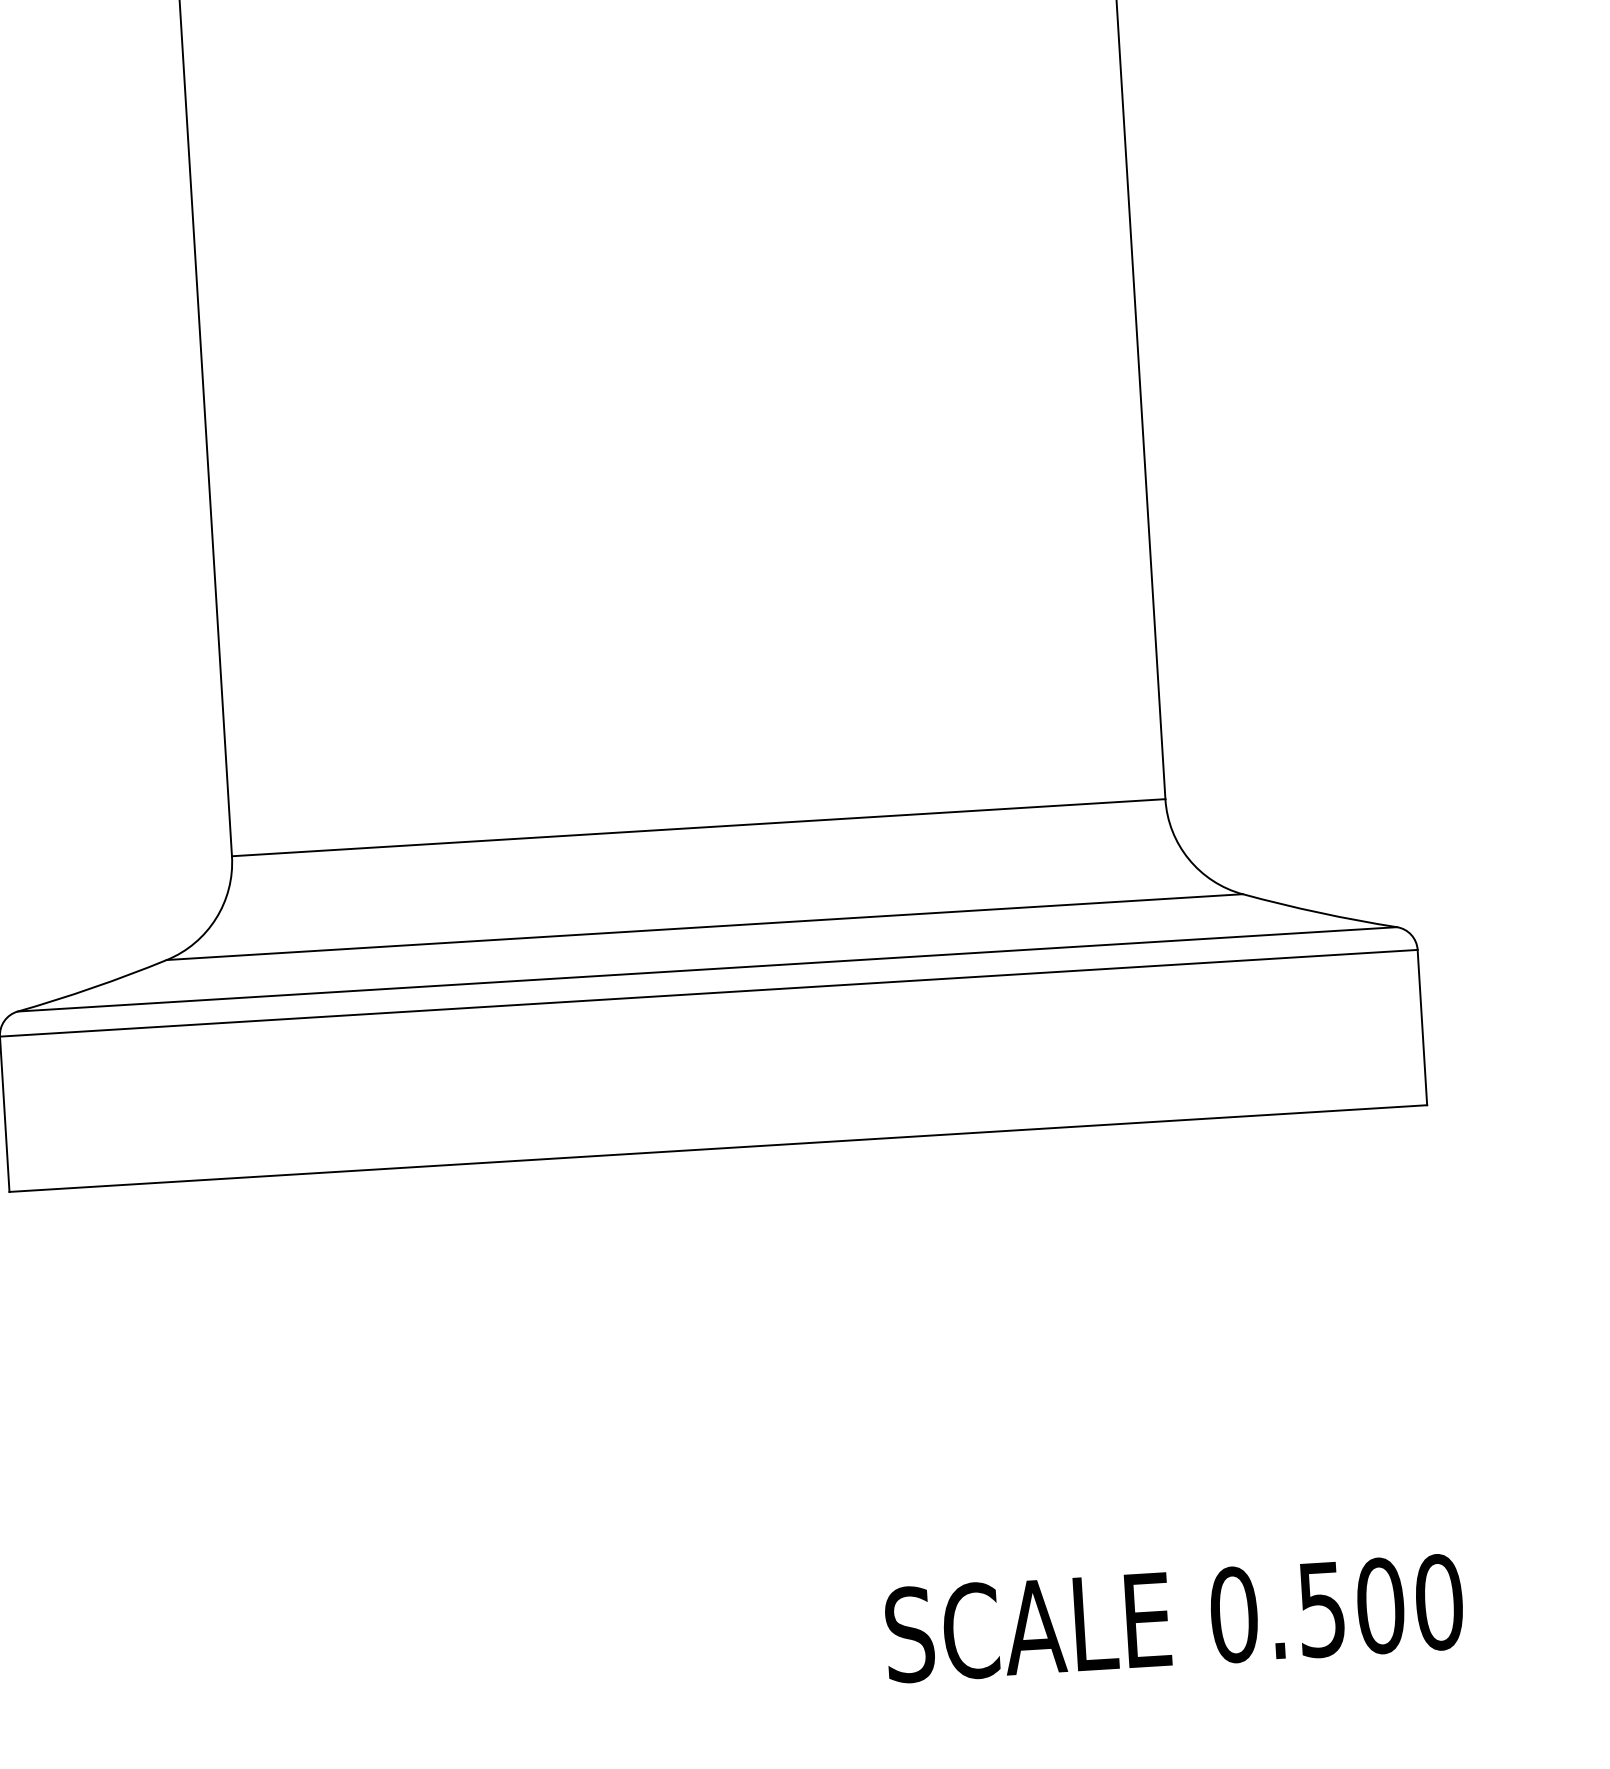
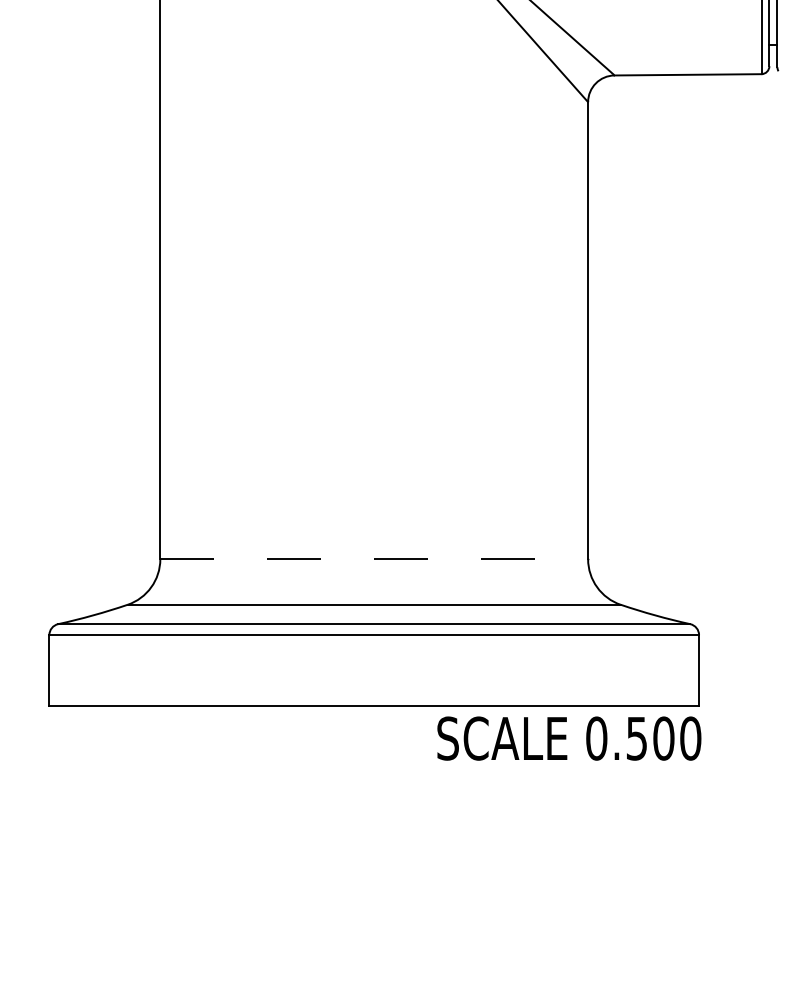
line: (699, 828) -> (374, 559), solid -> dashed
text: (1174, 1618) -> (569, 738), moved

